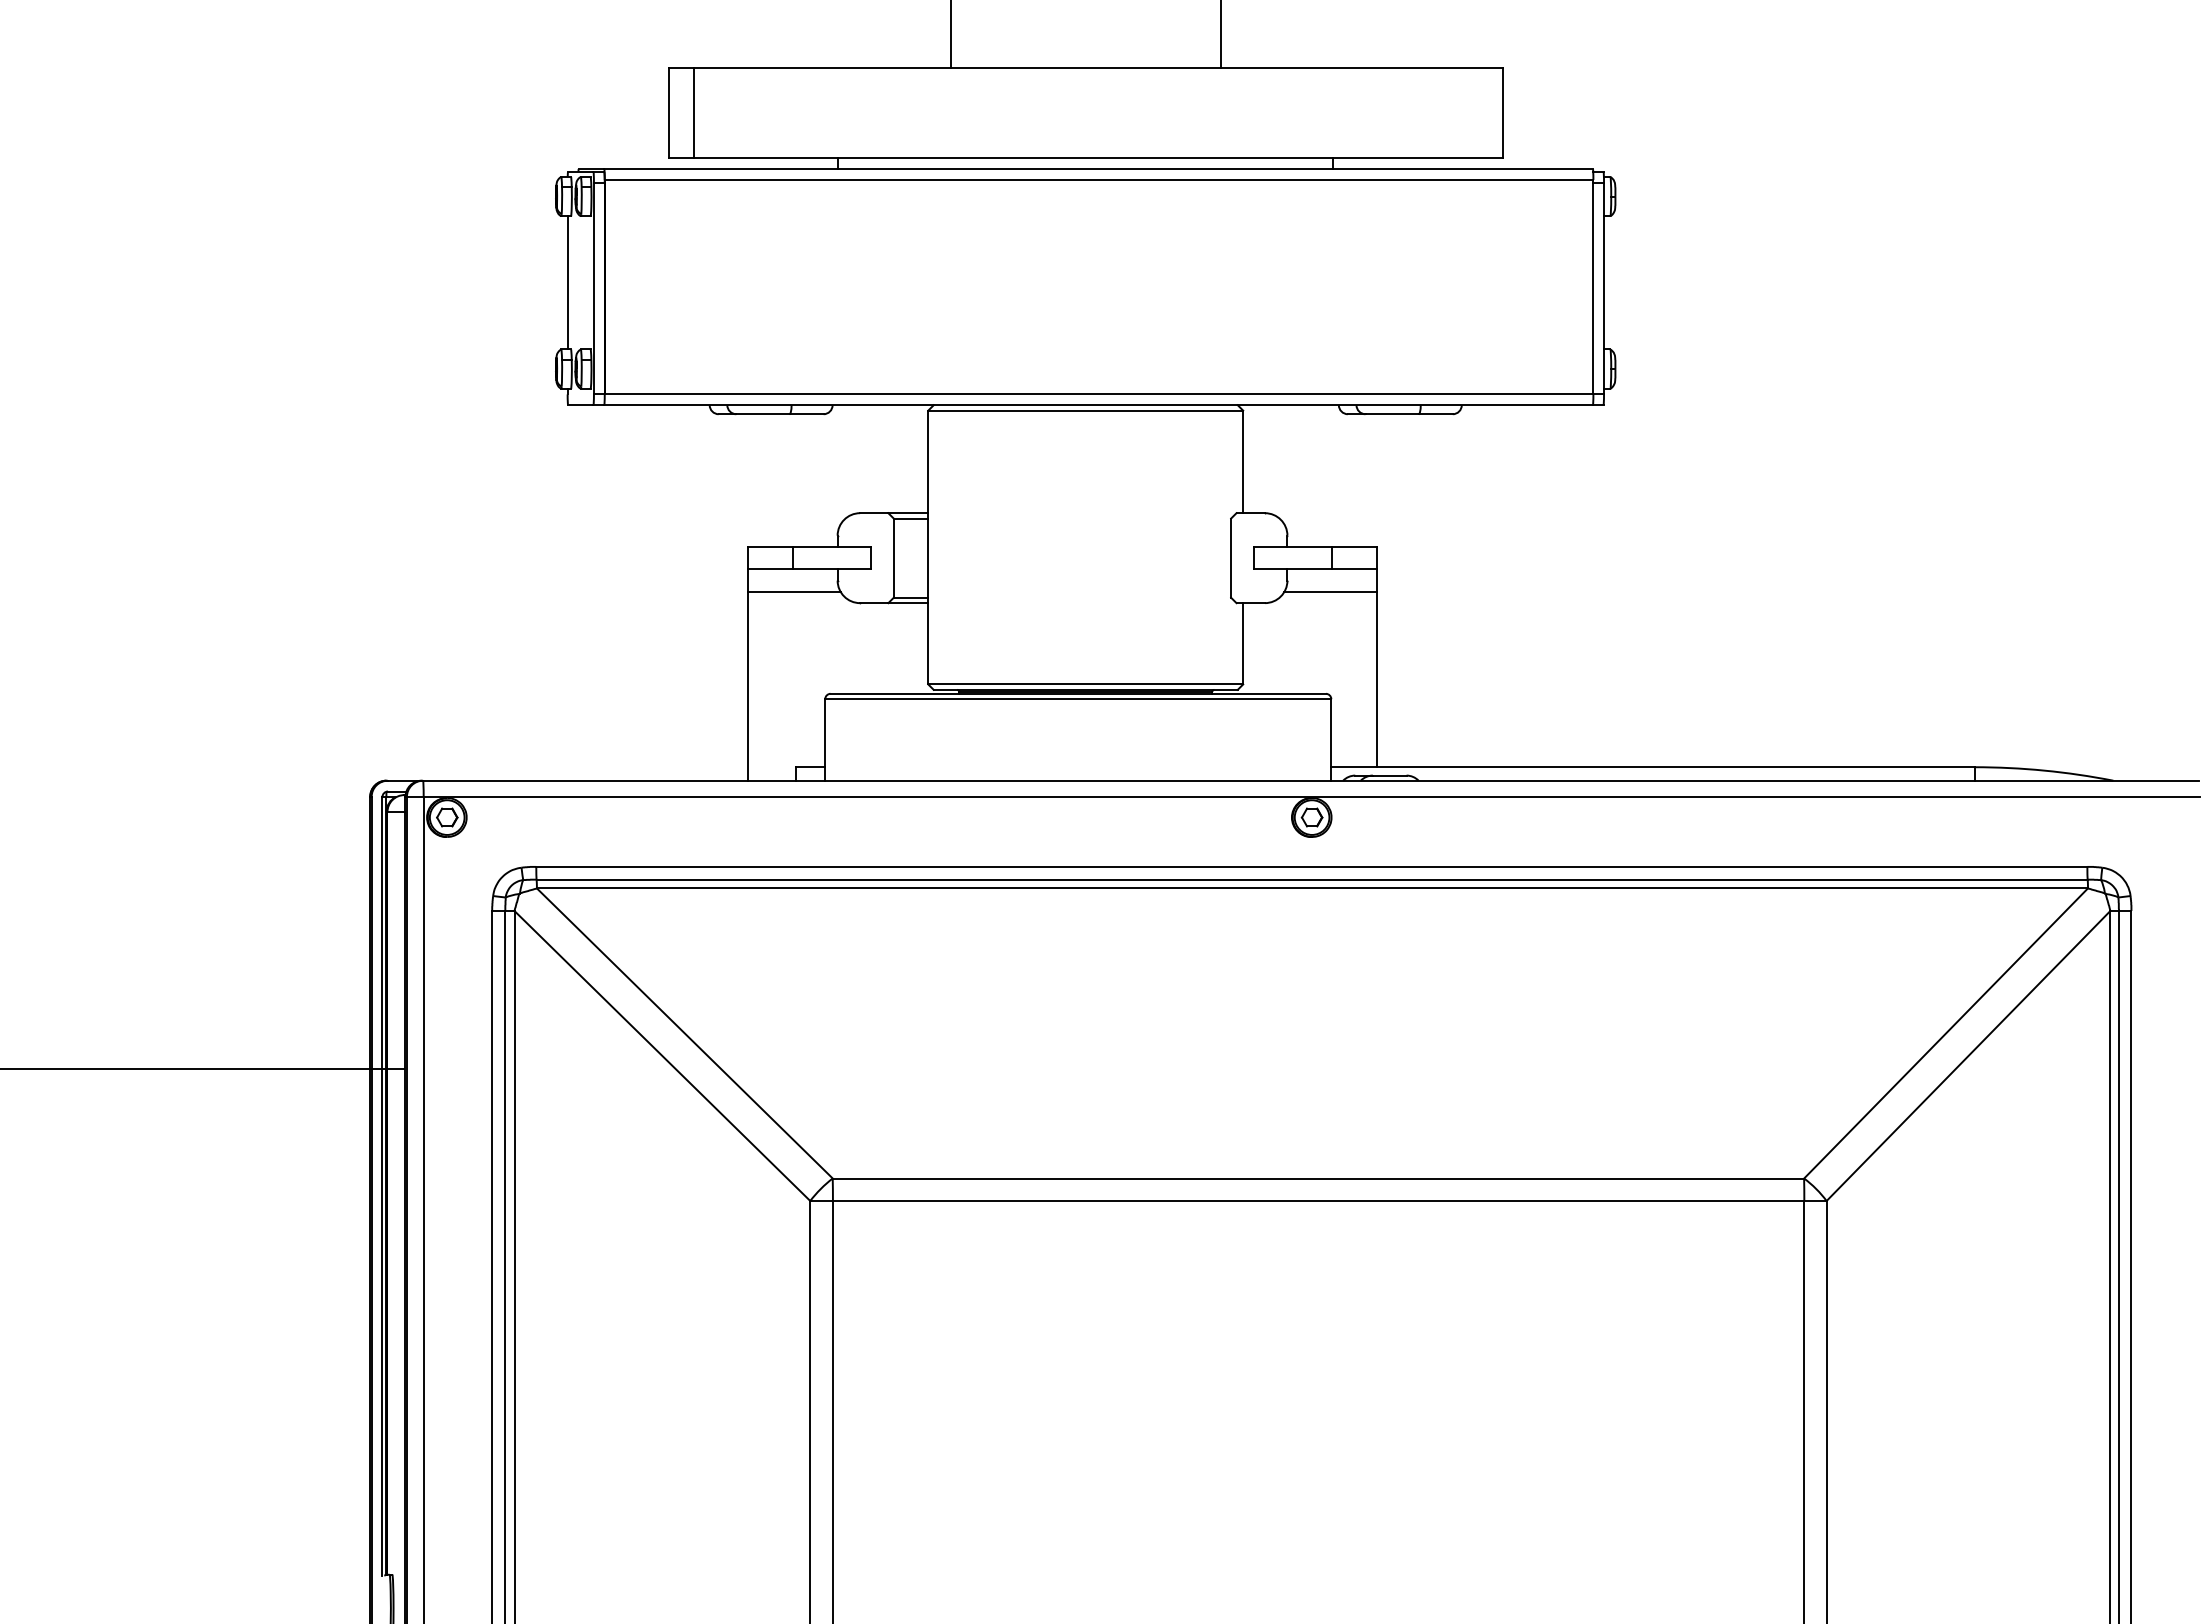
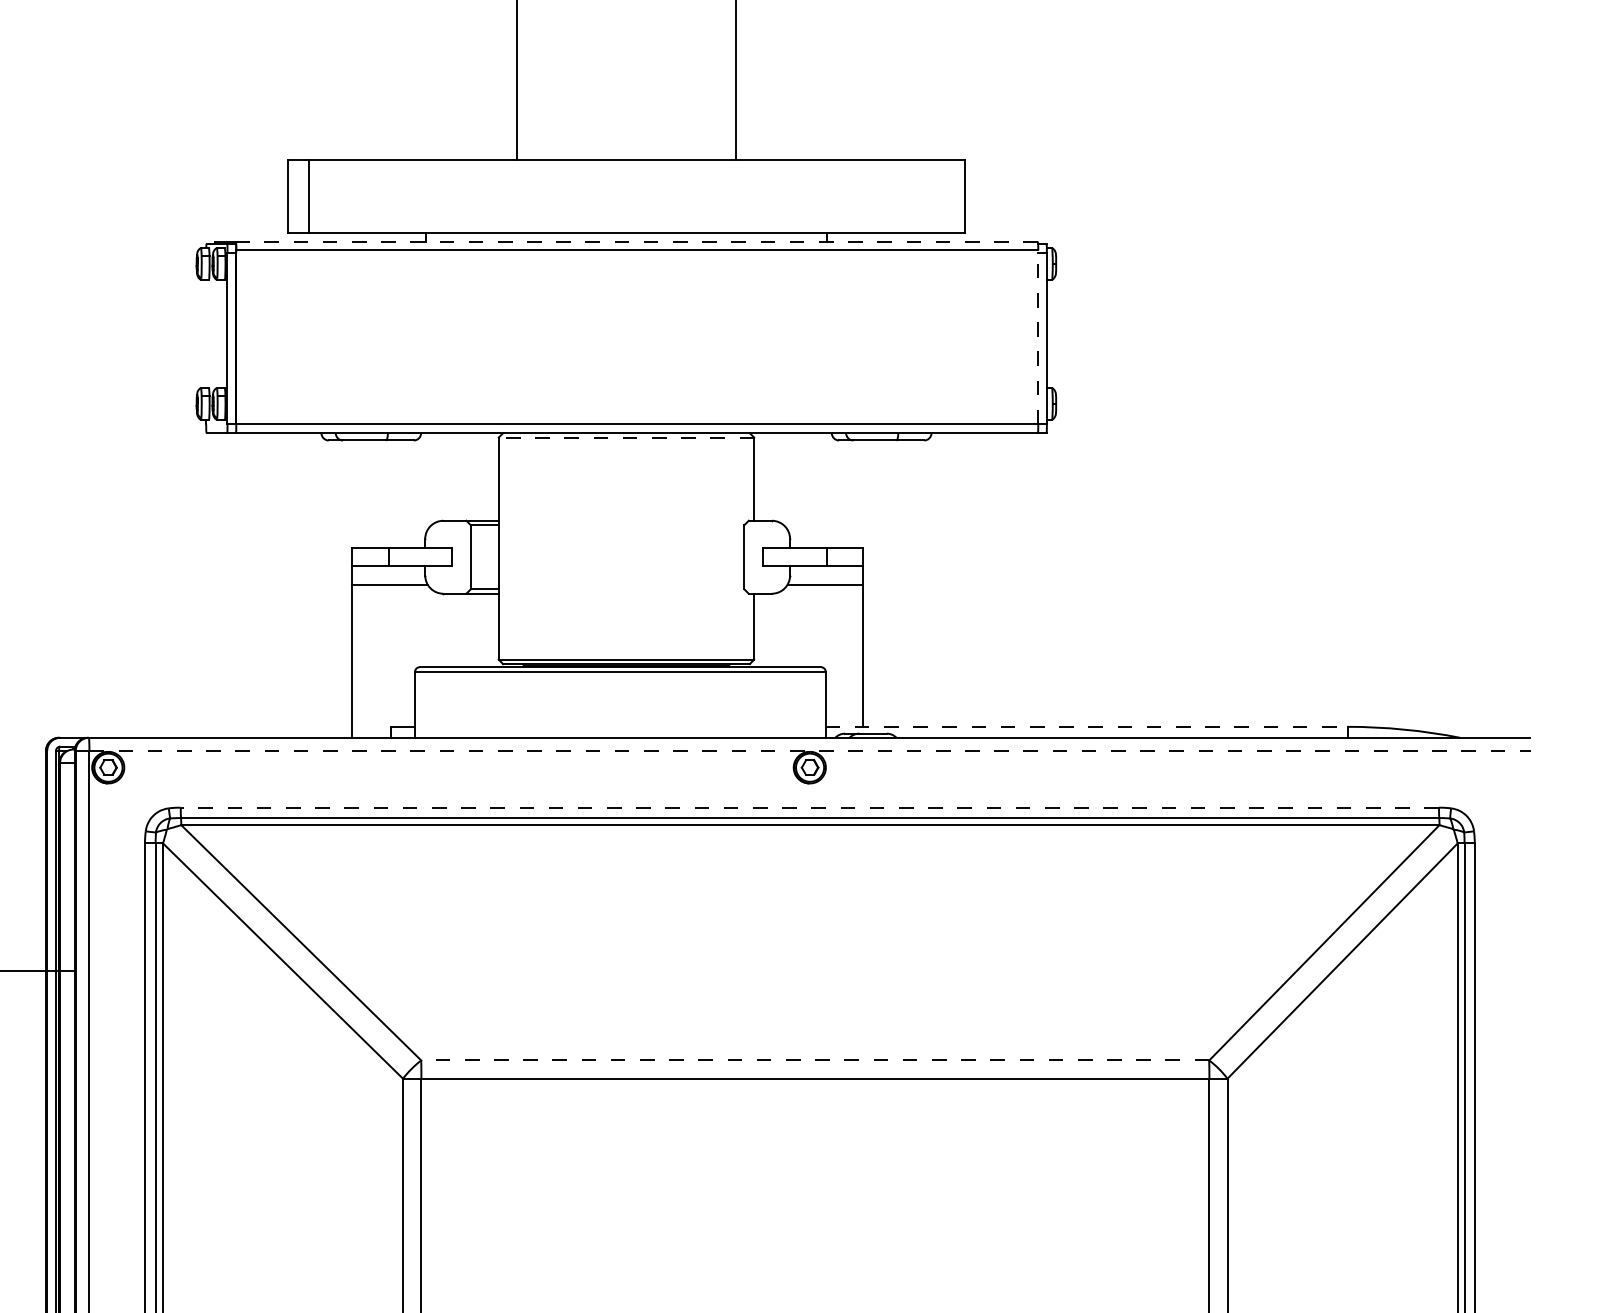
line: (1098, 169) -> (636, 241), solid -> dashed
line: (567, 282) -> (206, 333), removed
line: (1593, 286) -> (1038, 336), solid -> dashed
line: (1085, 410) -> (626, 437), solid -> dashed
line: (1653, 767) -> (1087, 727), solid -> dashed
line: (1312, 796) -> (810, 750), solid -> dashed
line: (1311, 866) -> (809, 807), solid -> dashed
line: (1318, 1178) -> (815, 1060), solid -> dashed

